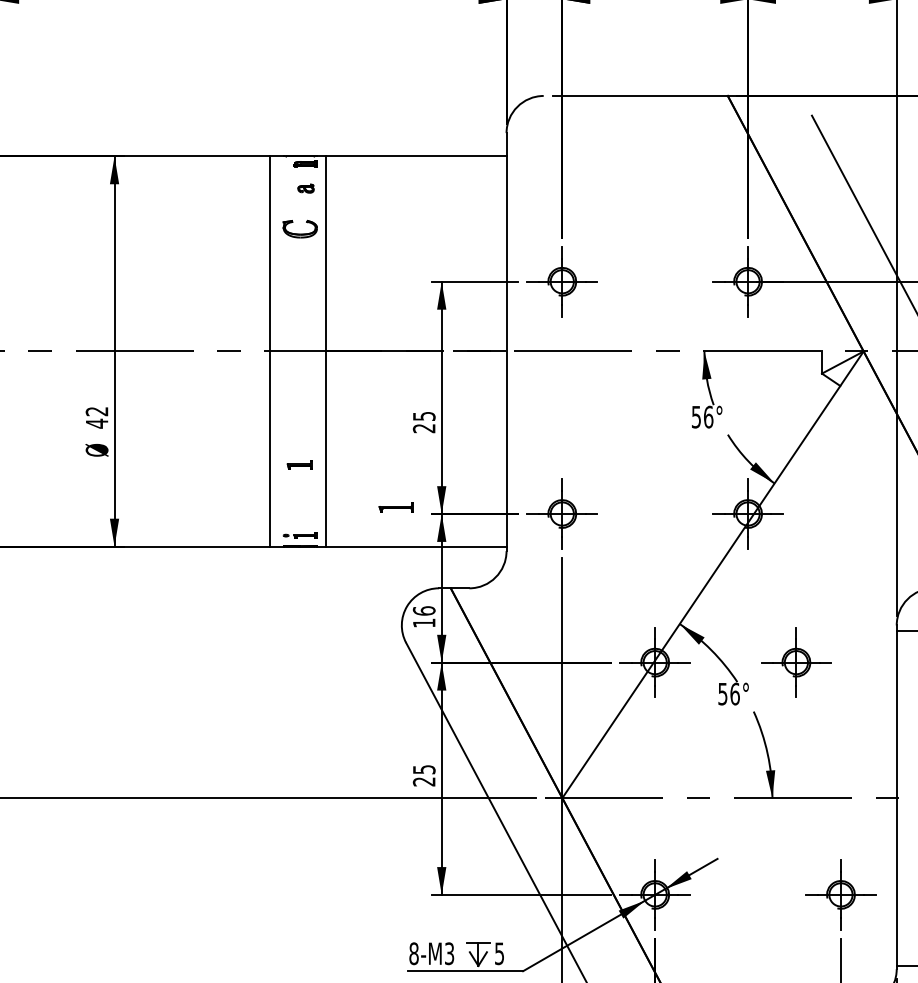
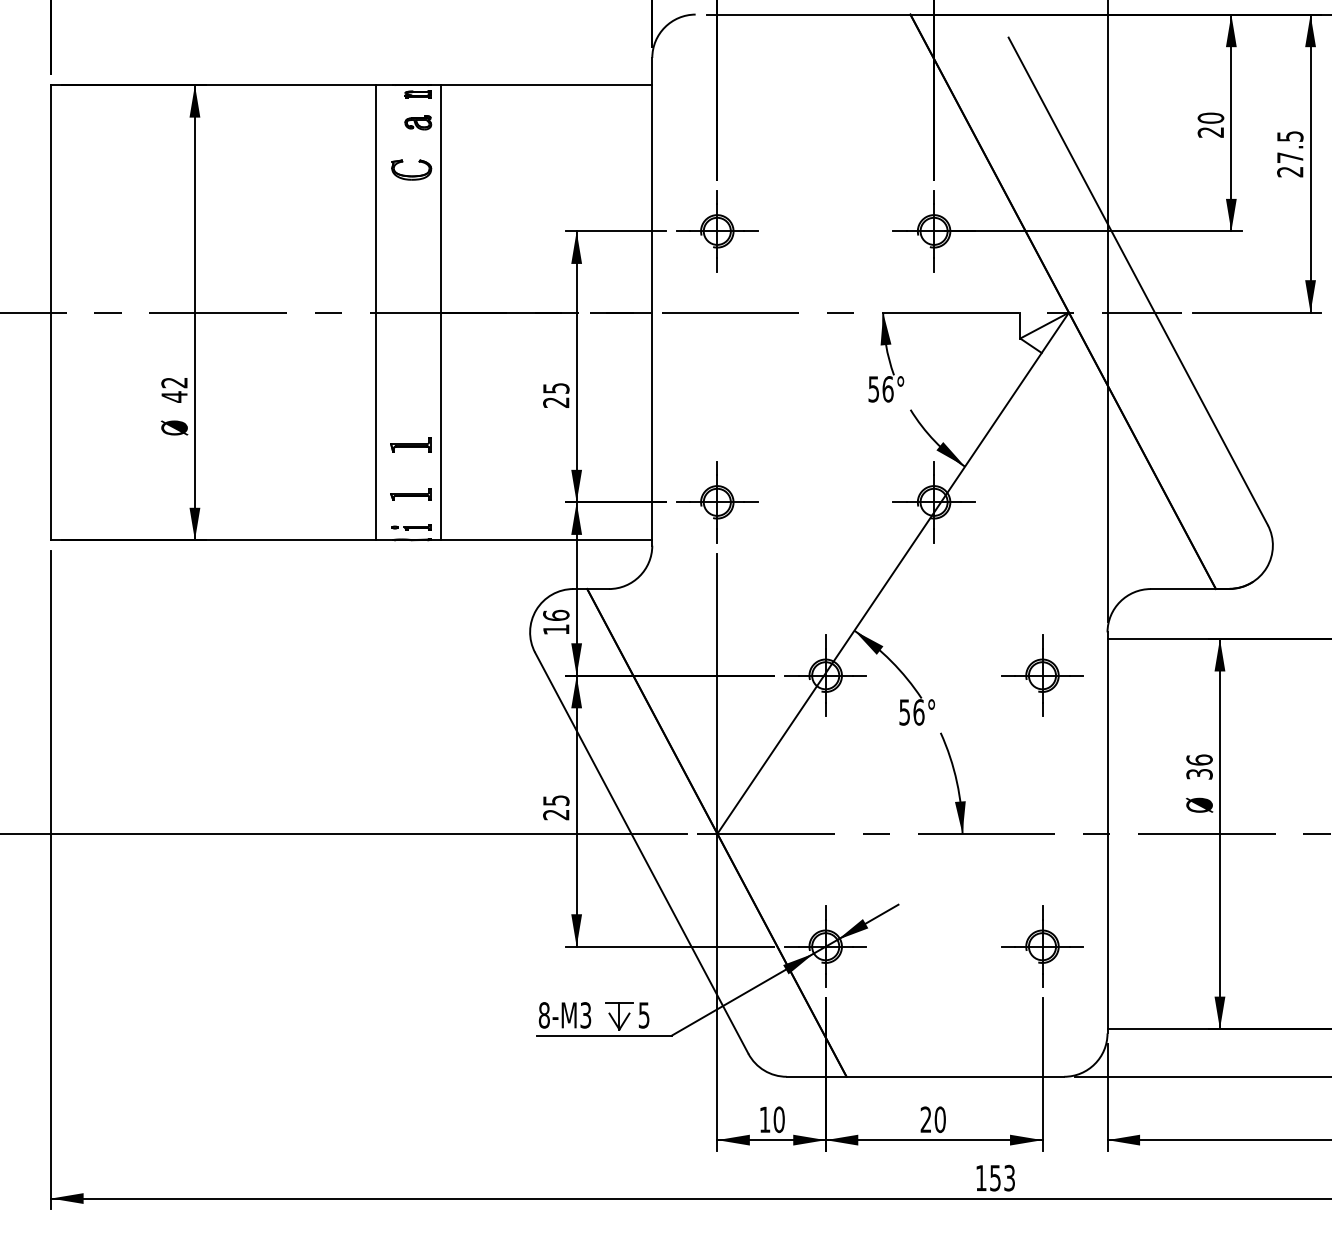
part: (306, 188) -> (418, 122), size x1.43
part: (299, 464) -> (410, 444), size x1.43
part: (396, 507) -> (410, 494), moved
part: (796, 662) -> (1042, 675), moved

